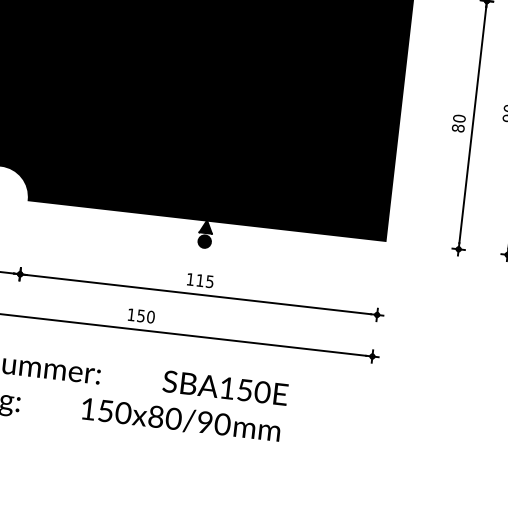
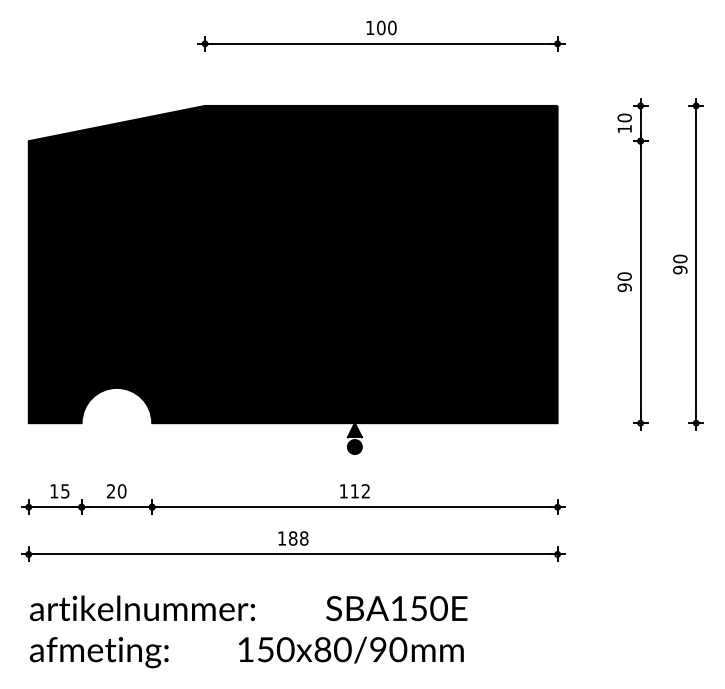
text: (458, 128) -> (624, 287), 80 -> 90
text: (209, 281) -> (365, 491), 115 -> 112
text: (145, 316) -> (298, 538), 150 -> 188

